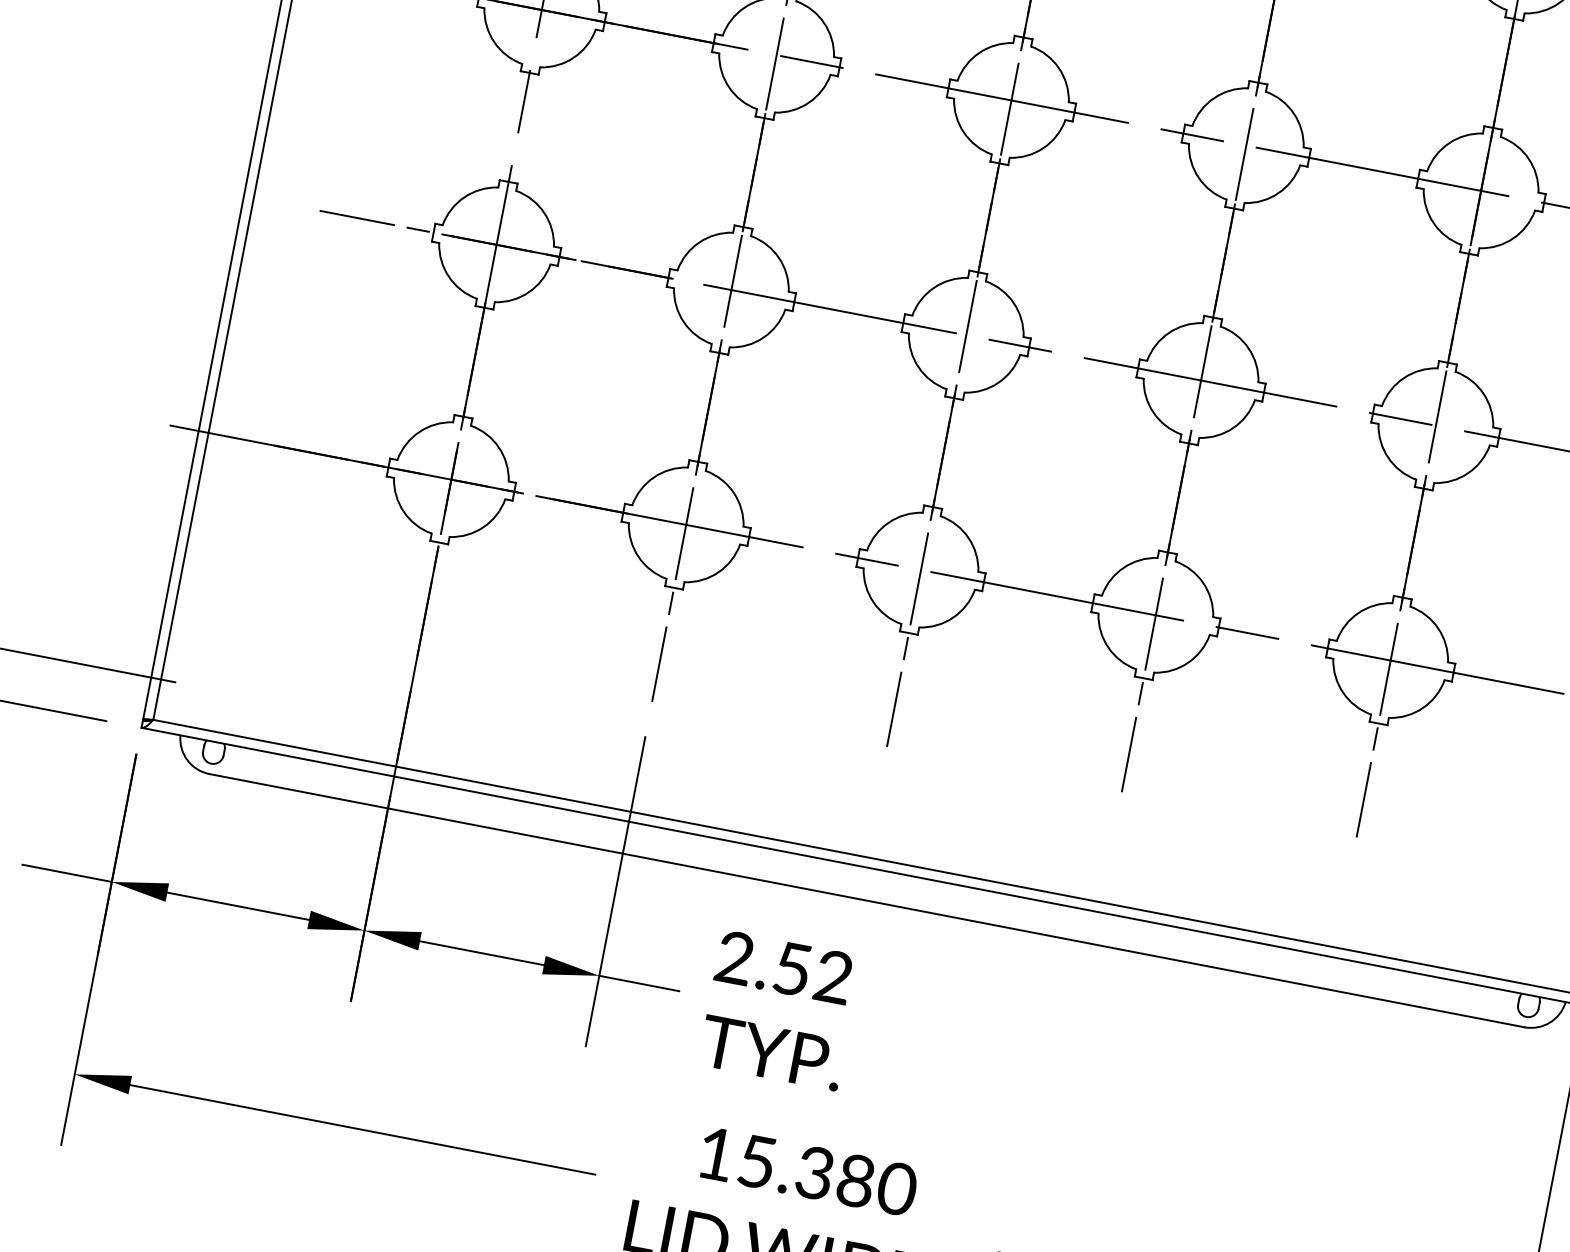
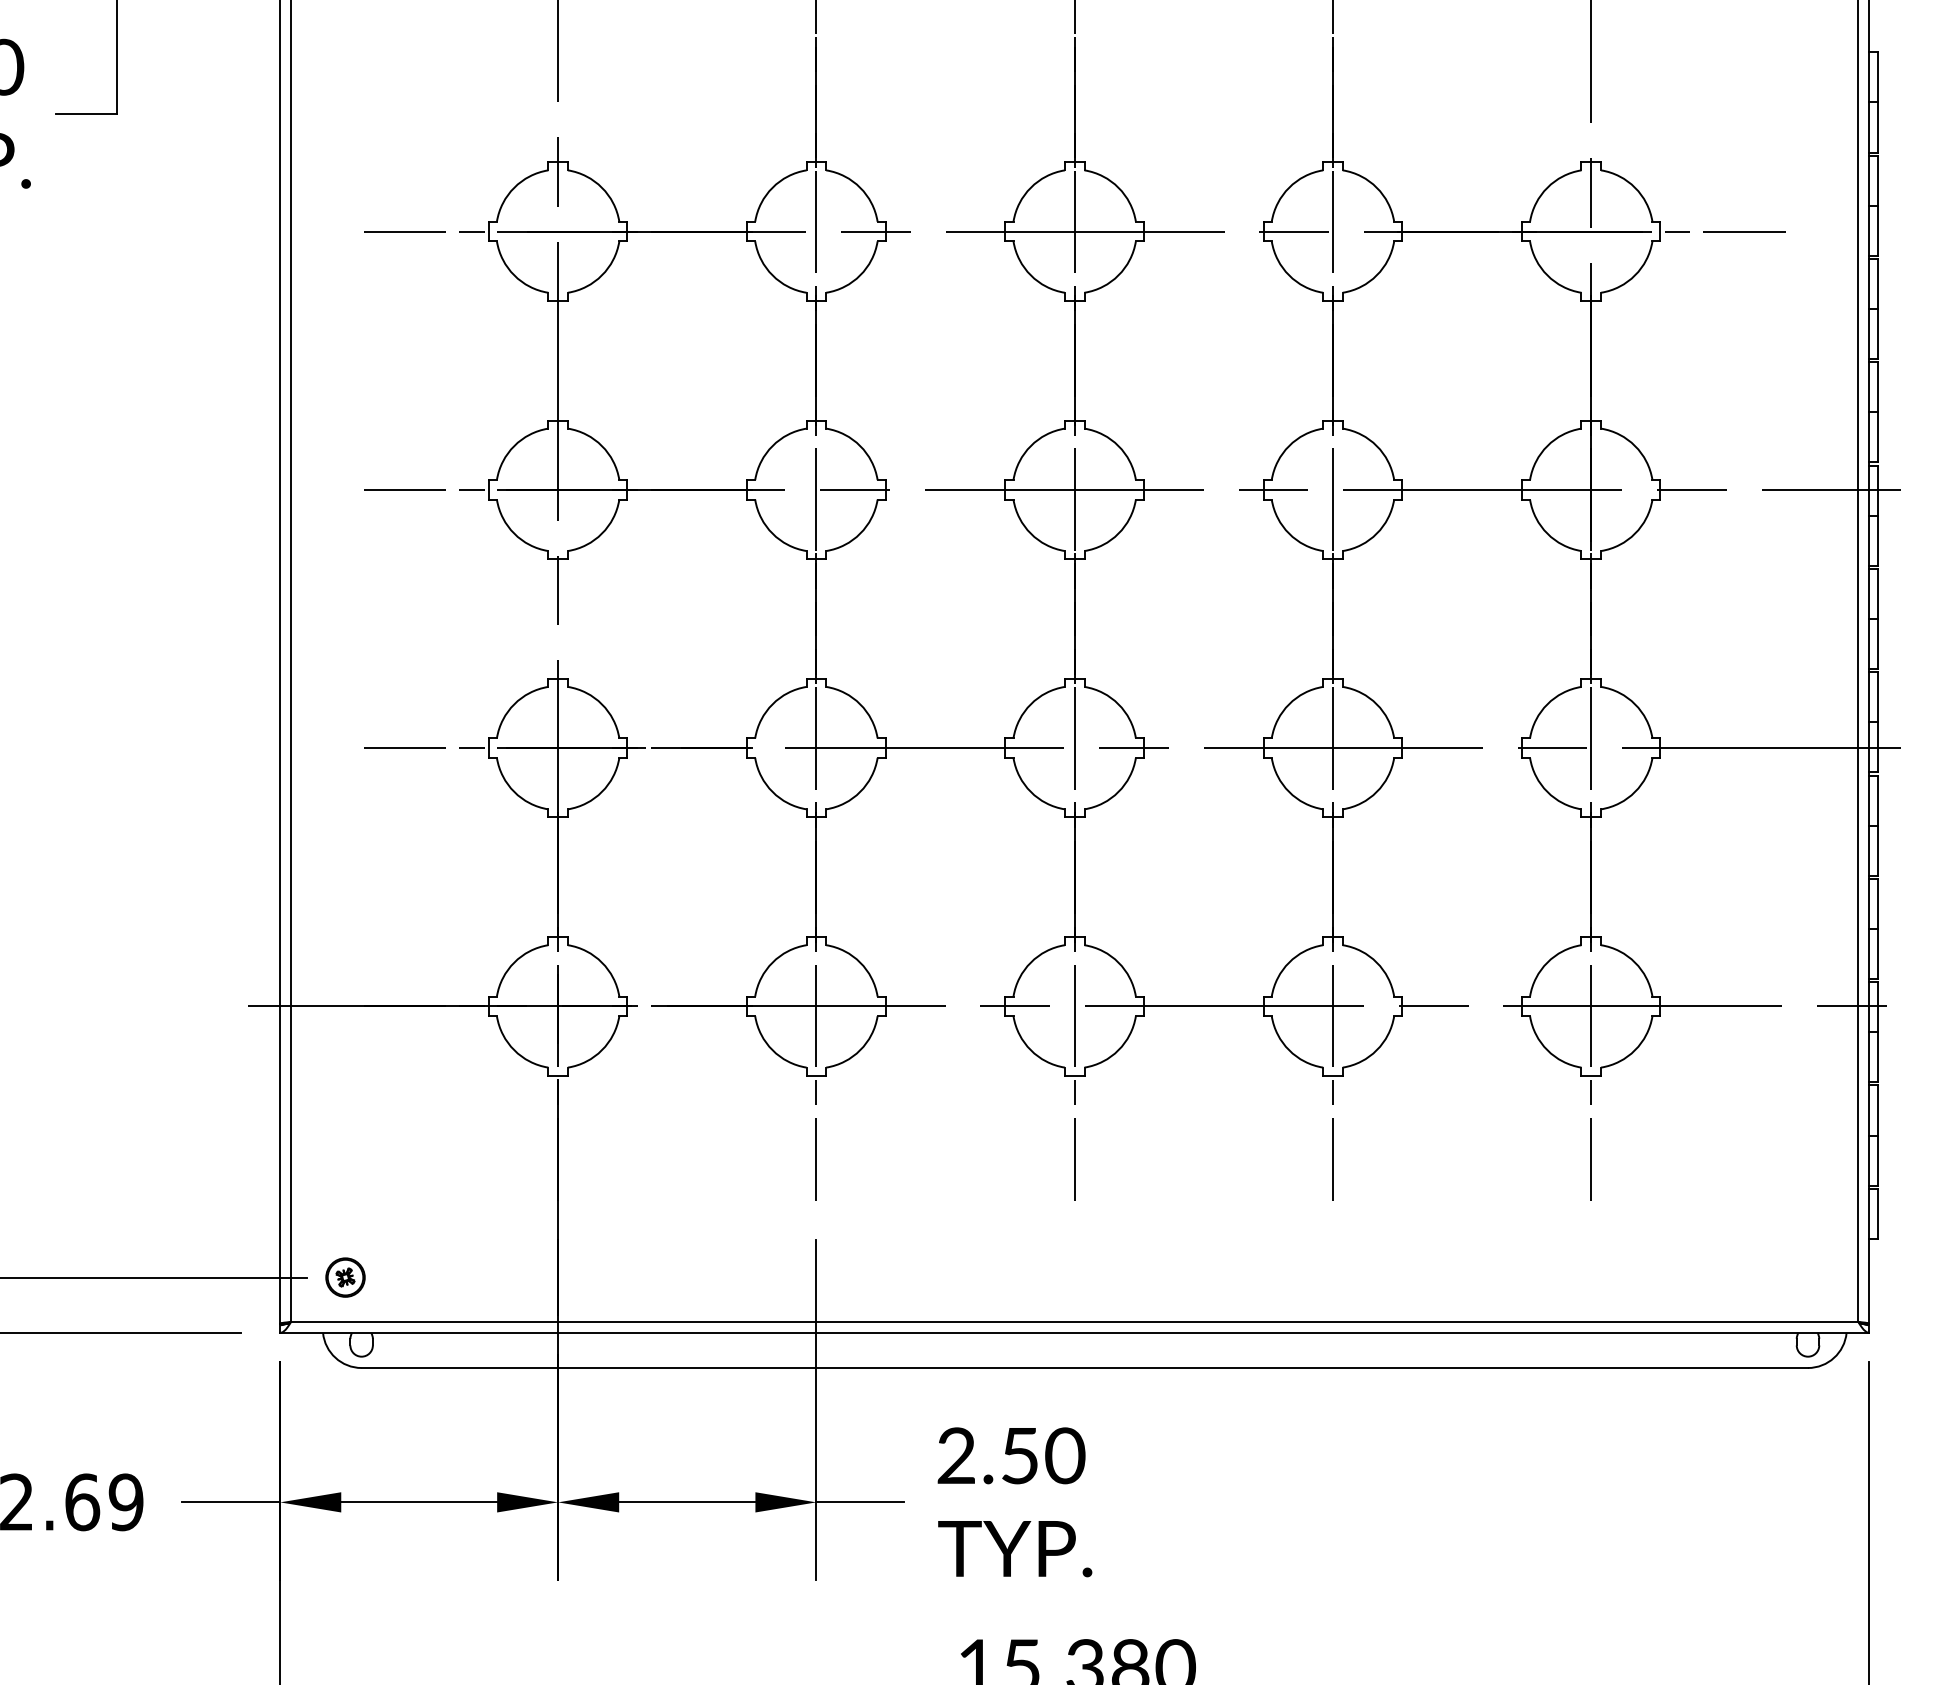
part: (210, 688) -> (345, 1277), added
text: (834, 976) -> (1065, 1455), 2.52 -> 2.50

